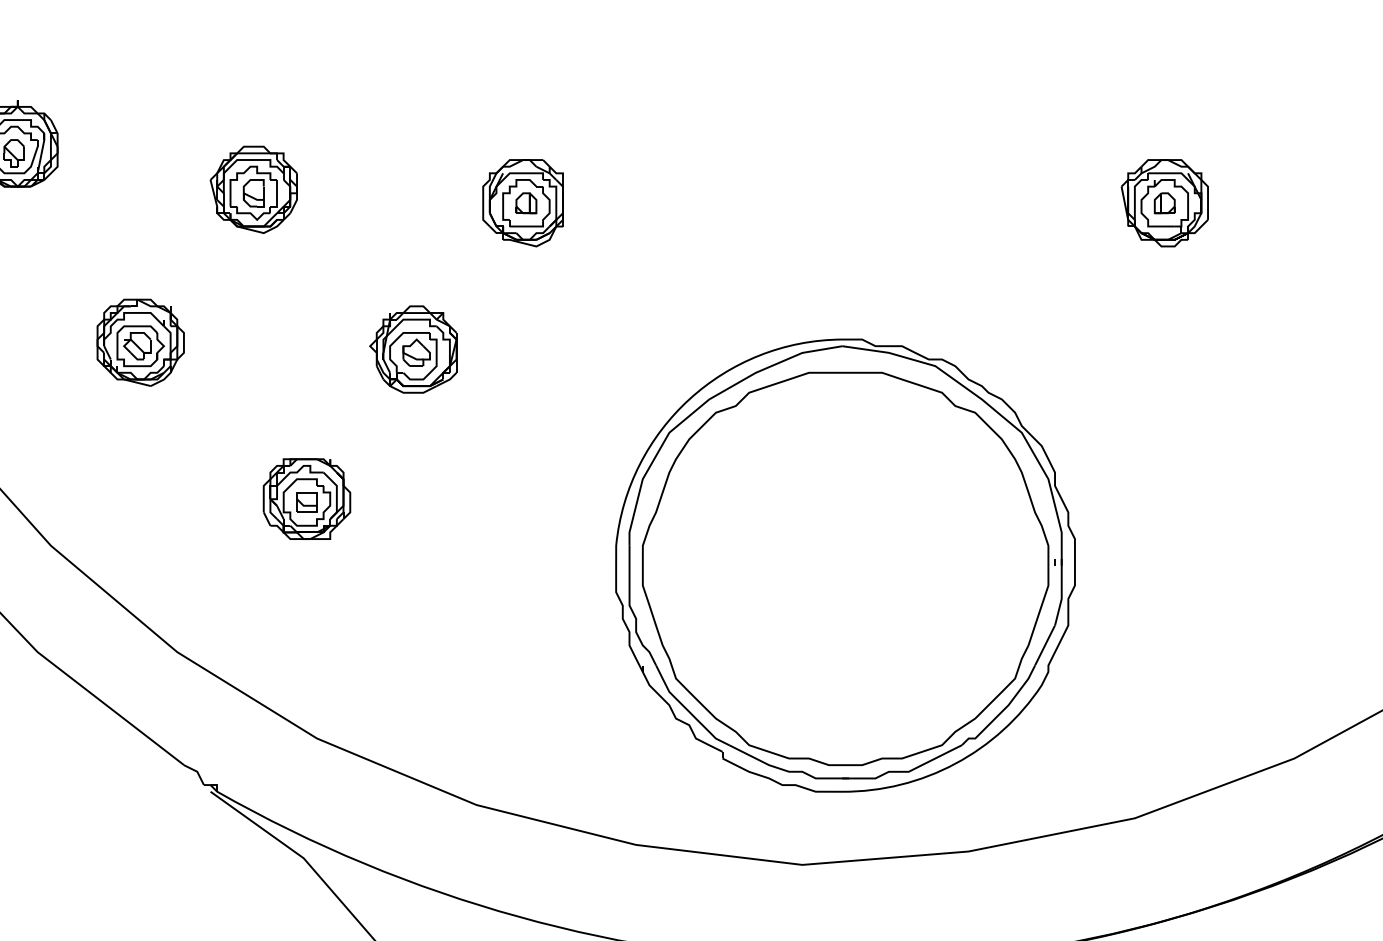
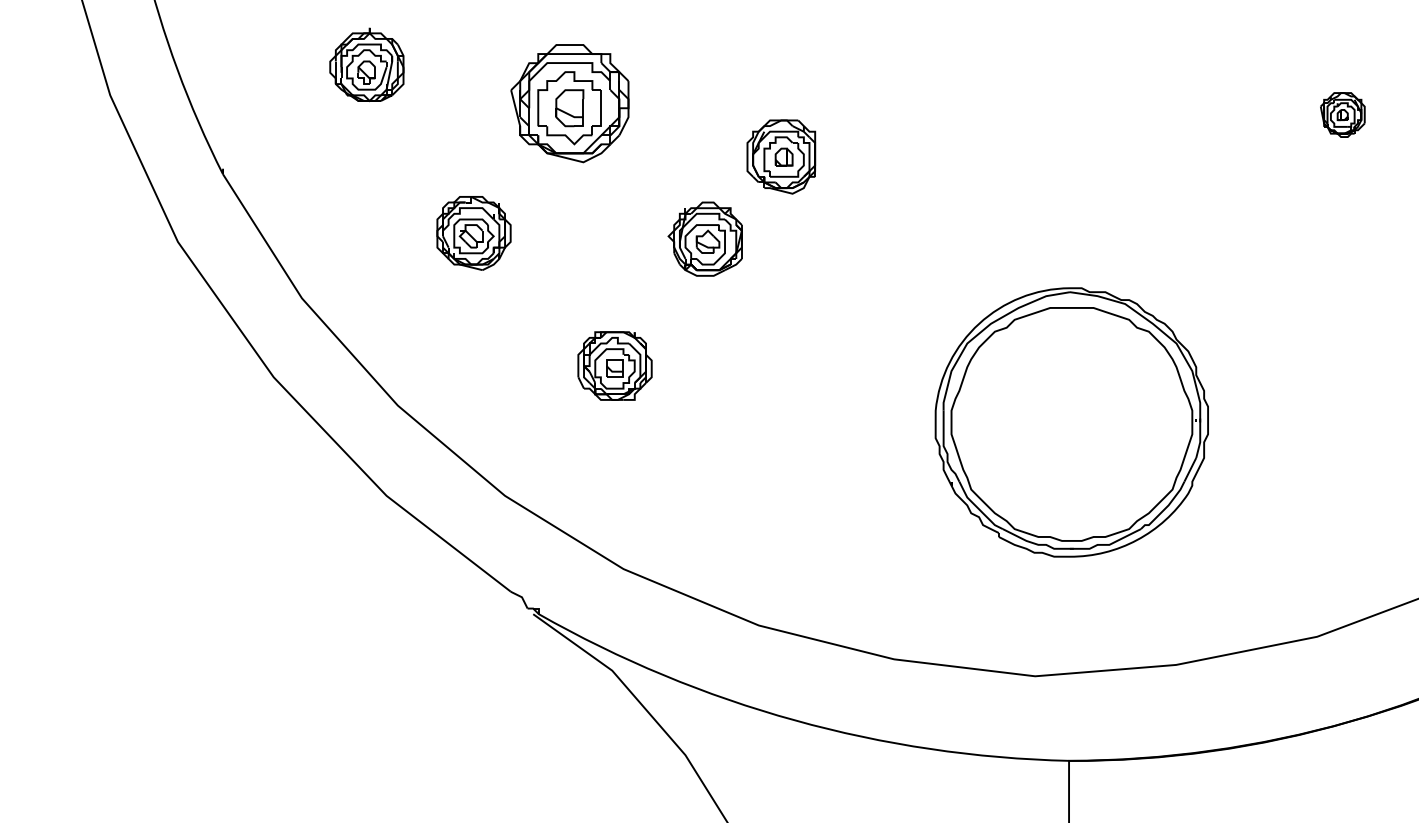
part: (253, 189) -> (569, 103), size x1.6
part: (523, 202) -> (781, 156), moved
part: (1164, 202) -> (1342, 114), size x0.6
part: (845, 565) -> (1071, 422), size x0.7

